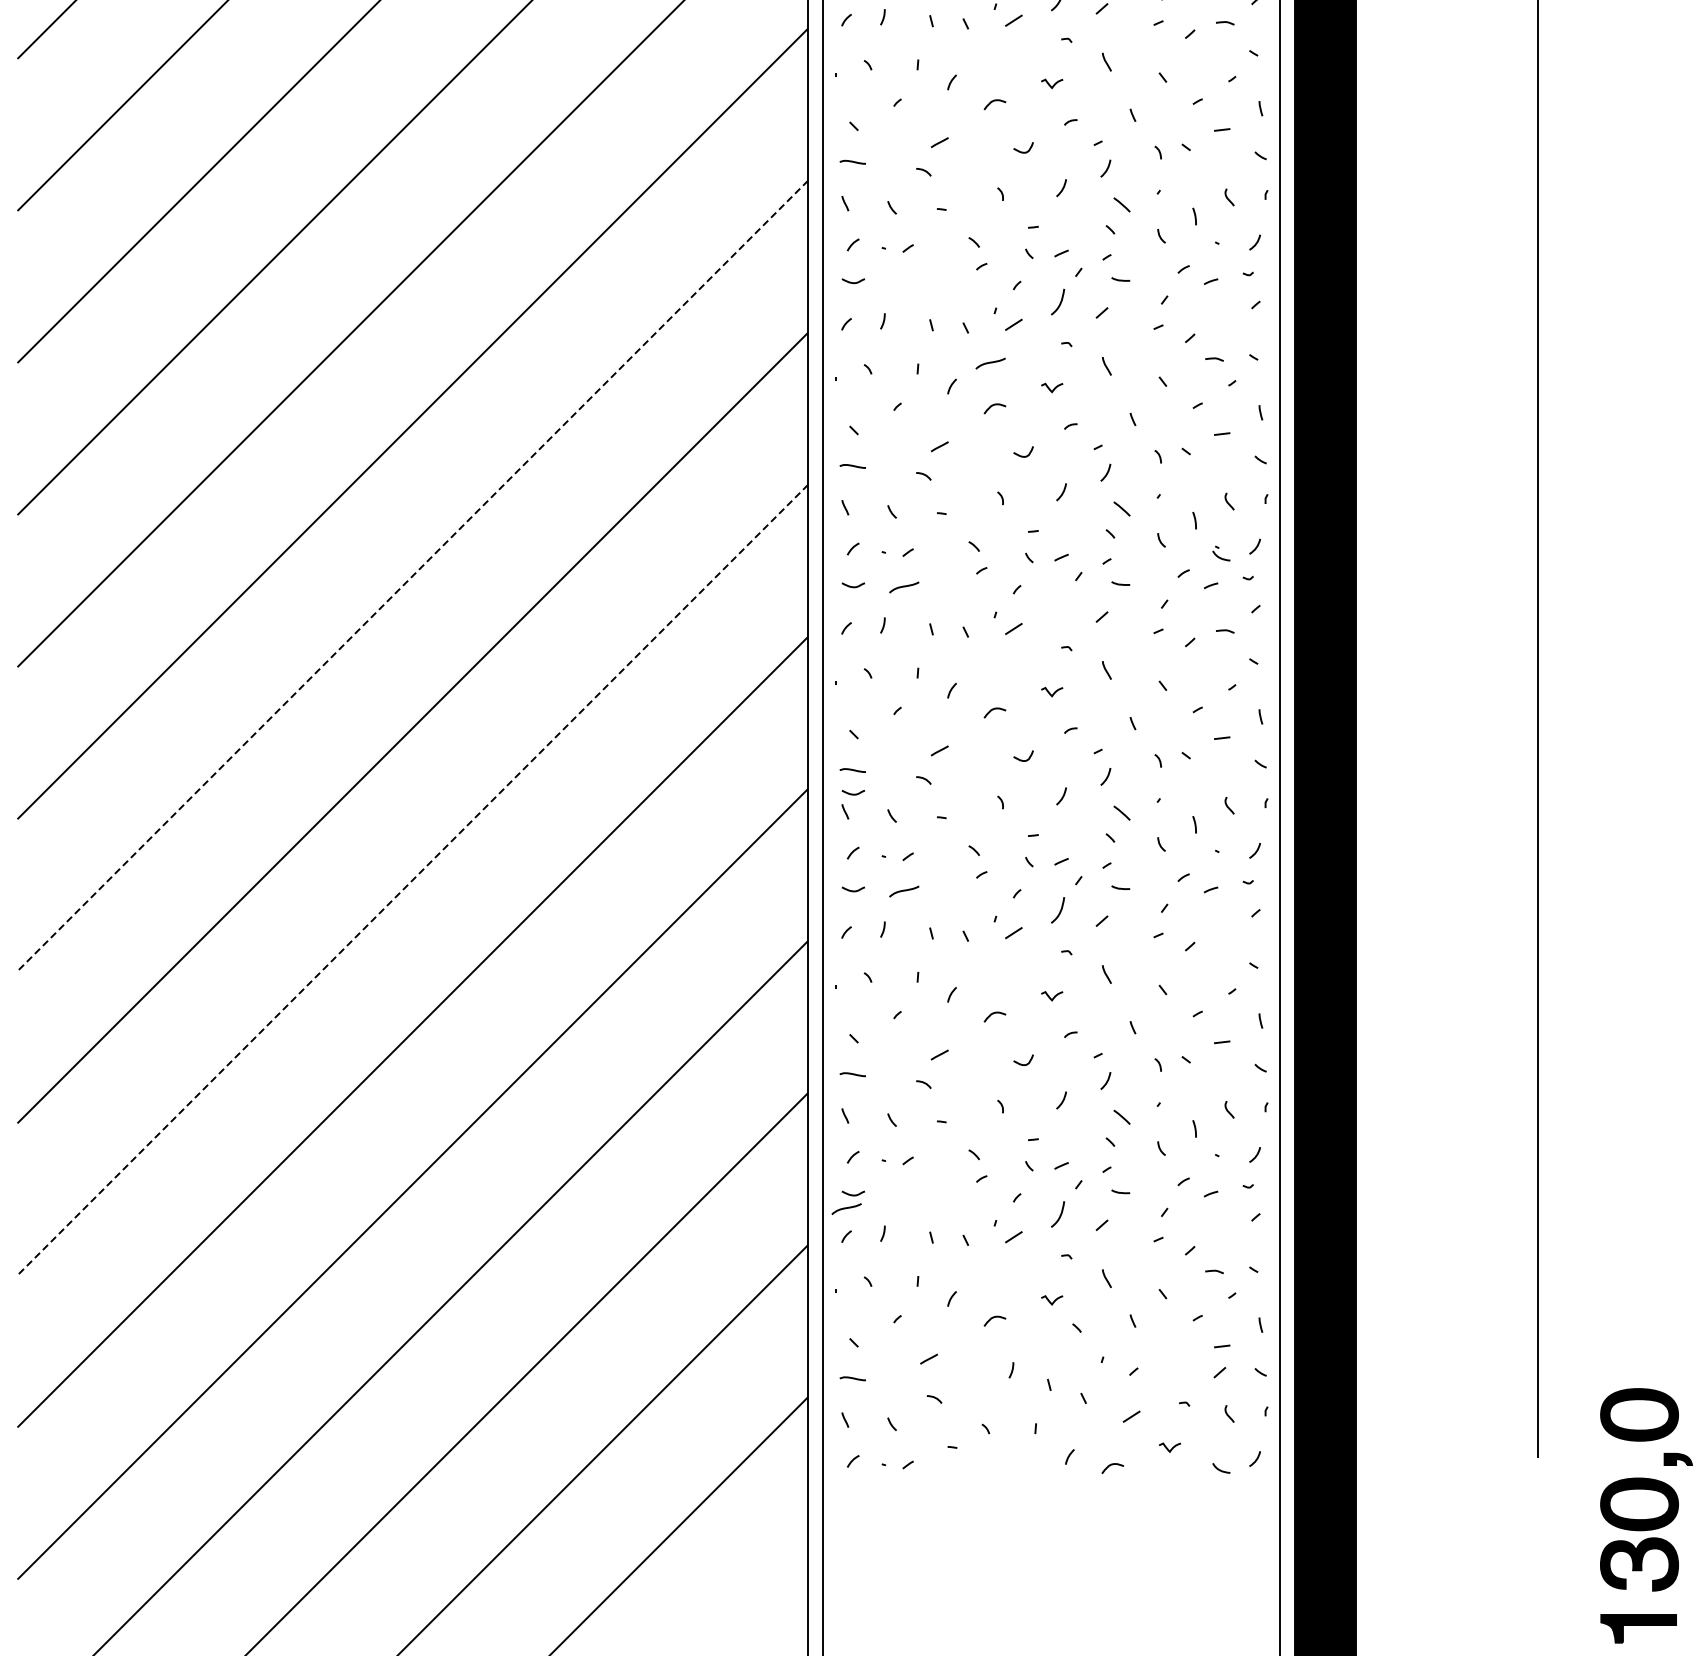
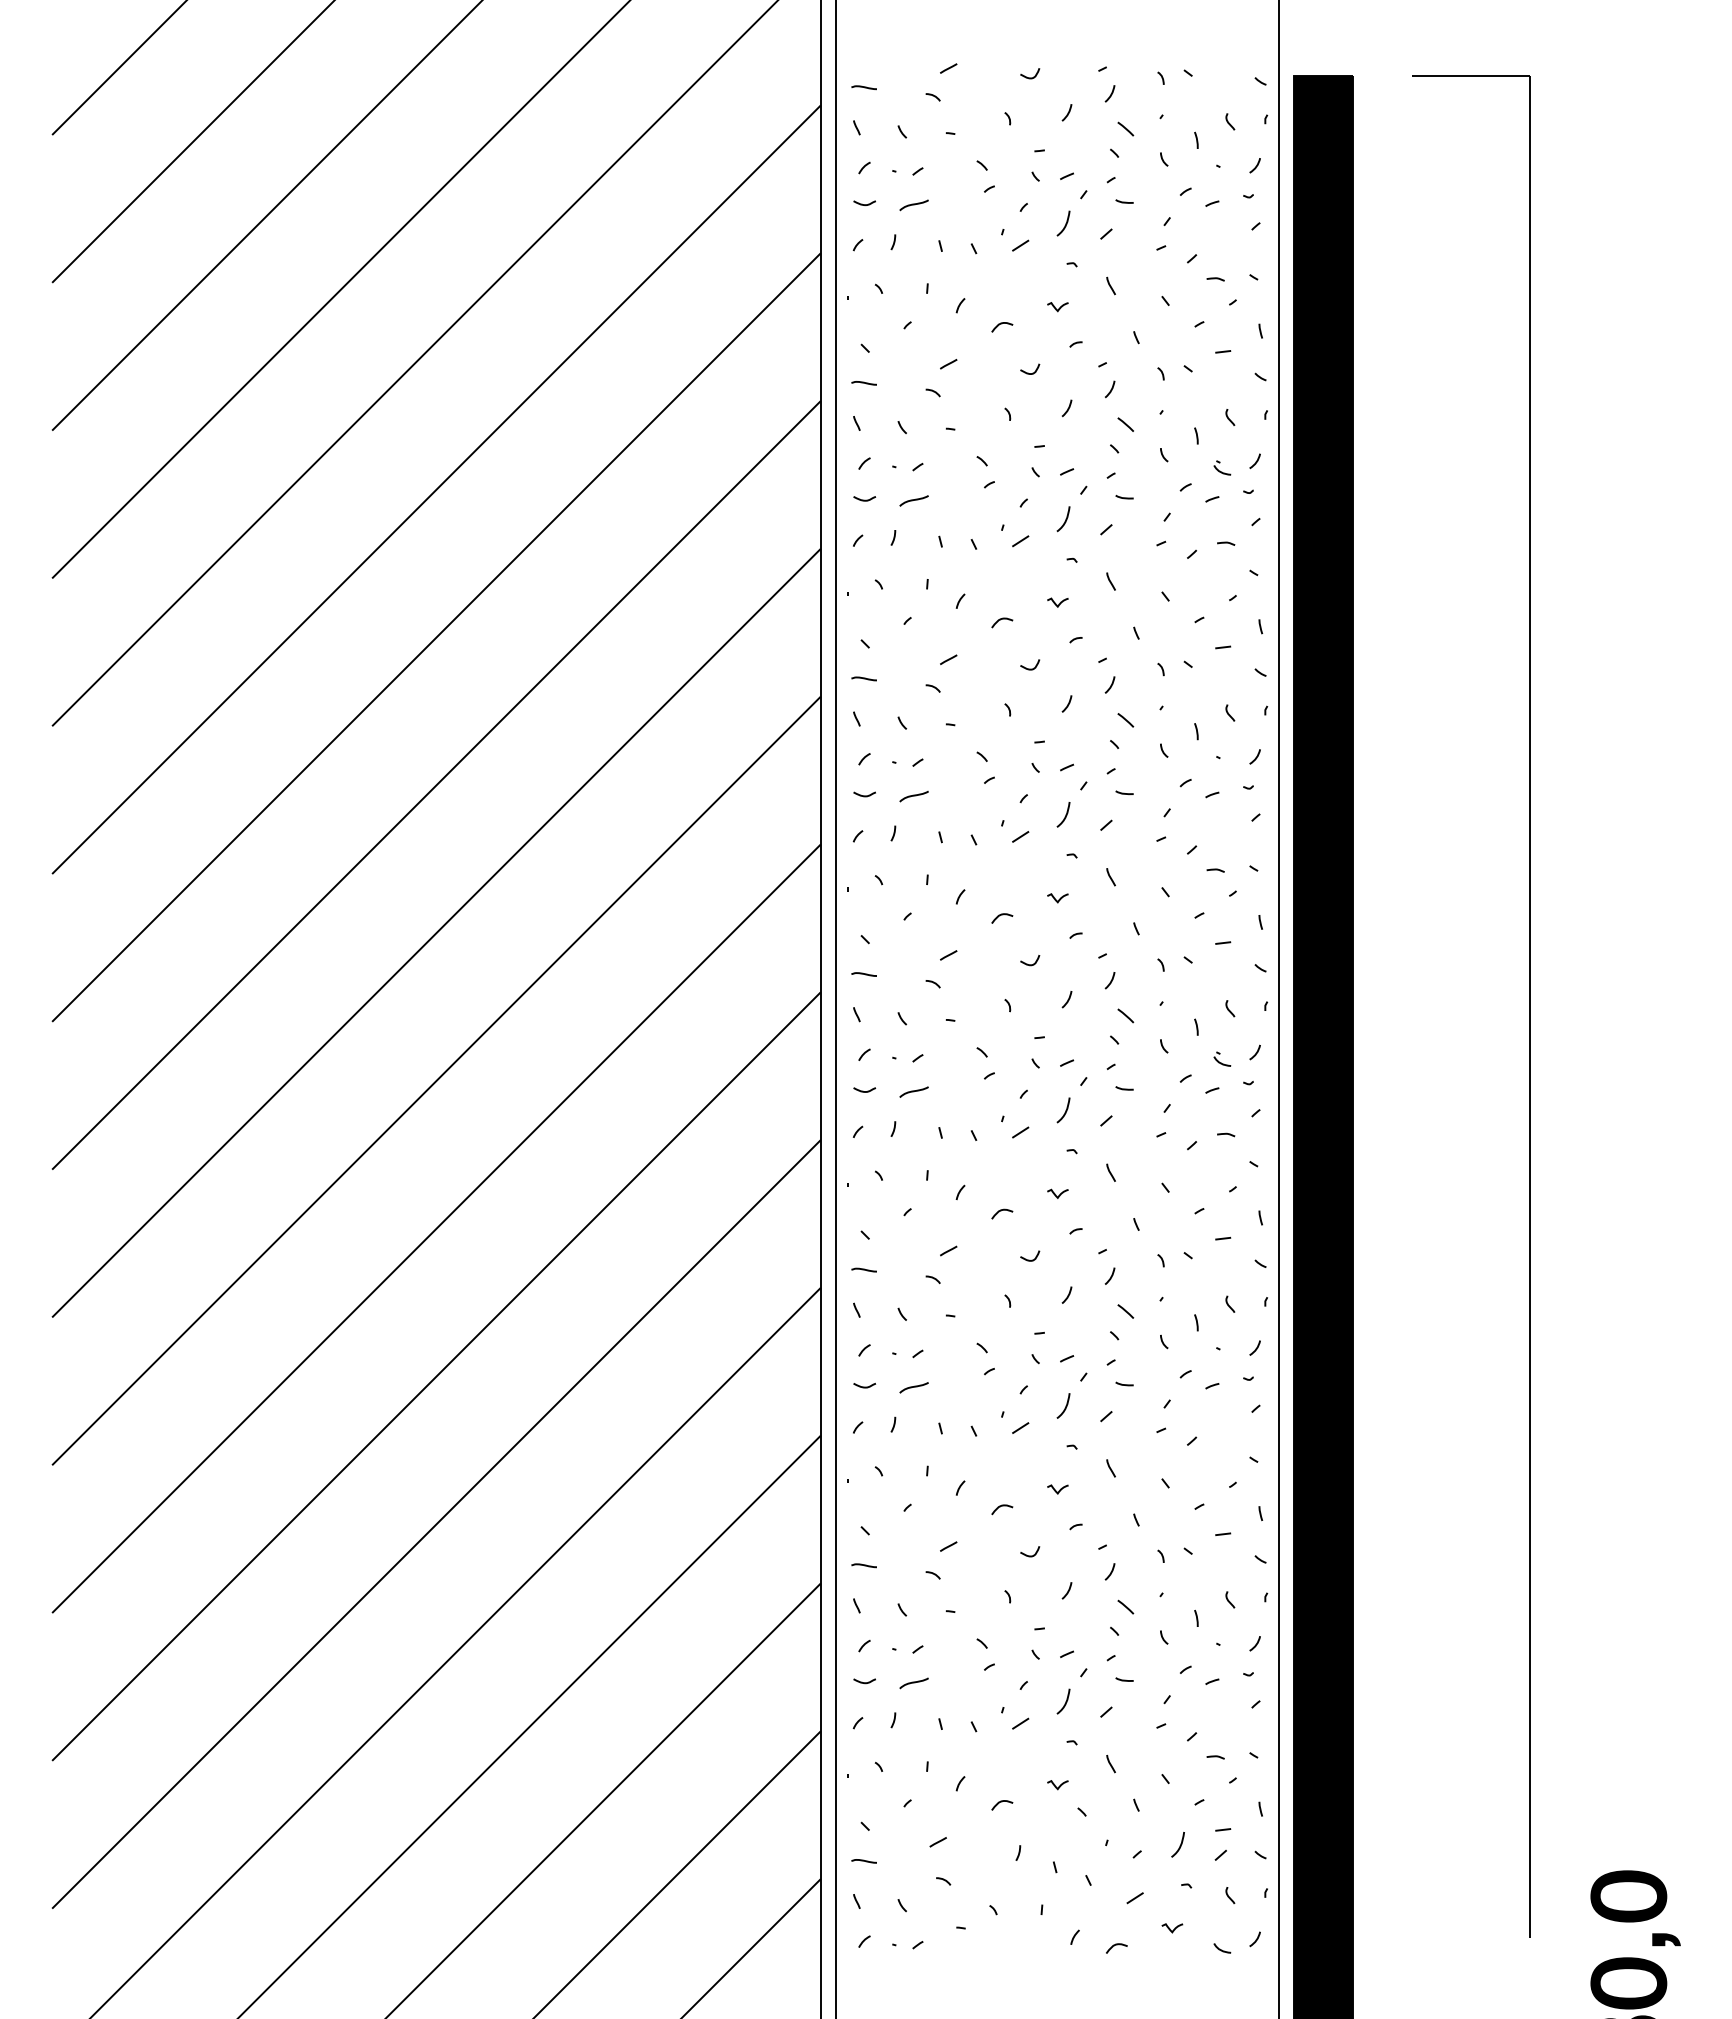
curve: (990, 363) -> (913, 796), moved
line: (412, 576) -> (436, 1081), dashed -> solid
curve: (1059, 606) -> (1065, 1110), added
curve: (853, 793) -> (864, 1292), removed
line: (412, 879) -> (436, 1376), dashed -> solid
curve: (845, 1209) -> (913, 1683), moved
curve: (1177, 1362) -> (1179, 1845), added

